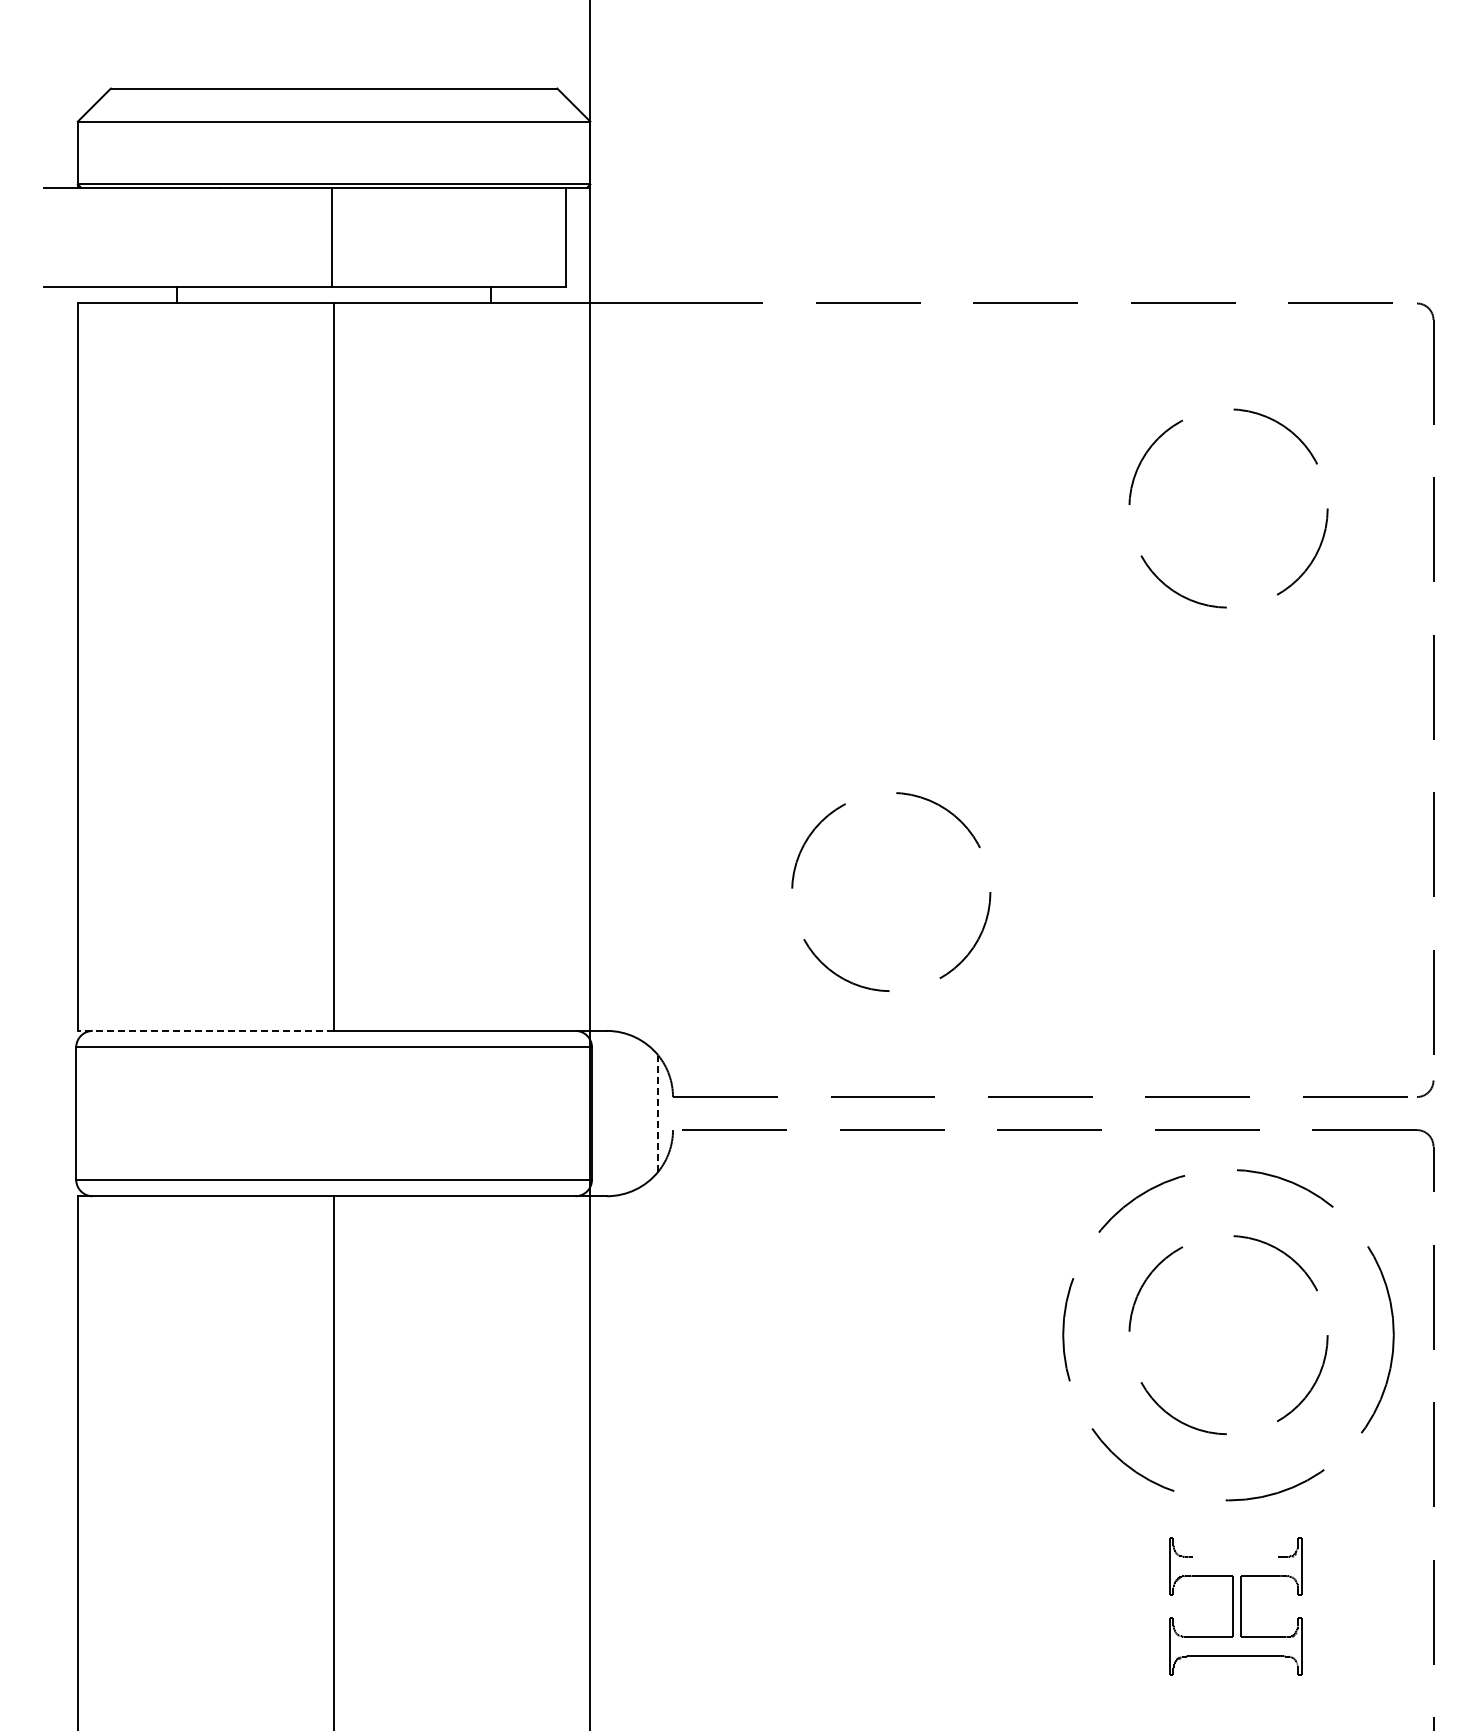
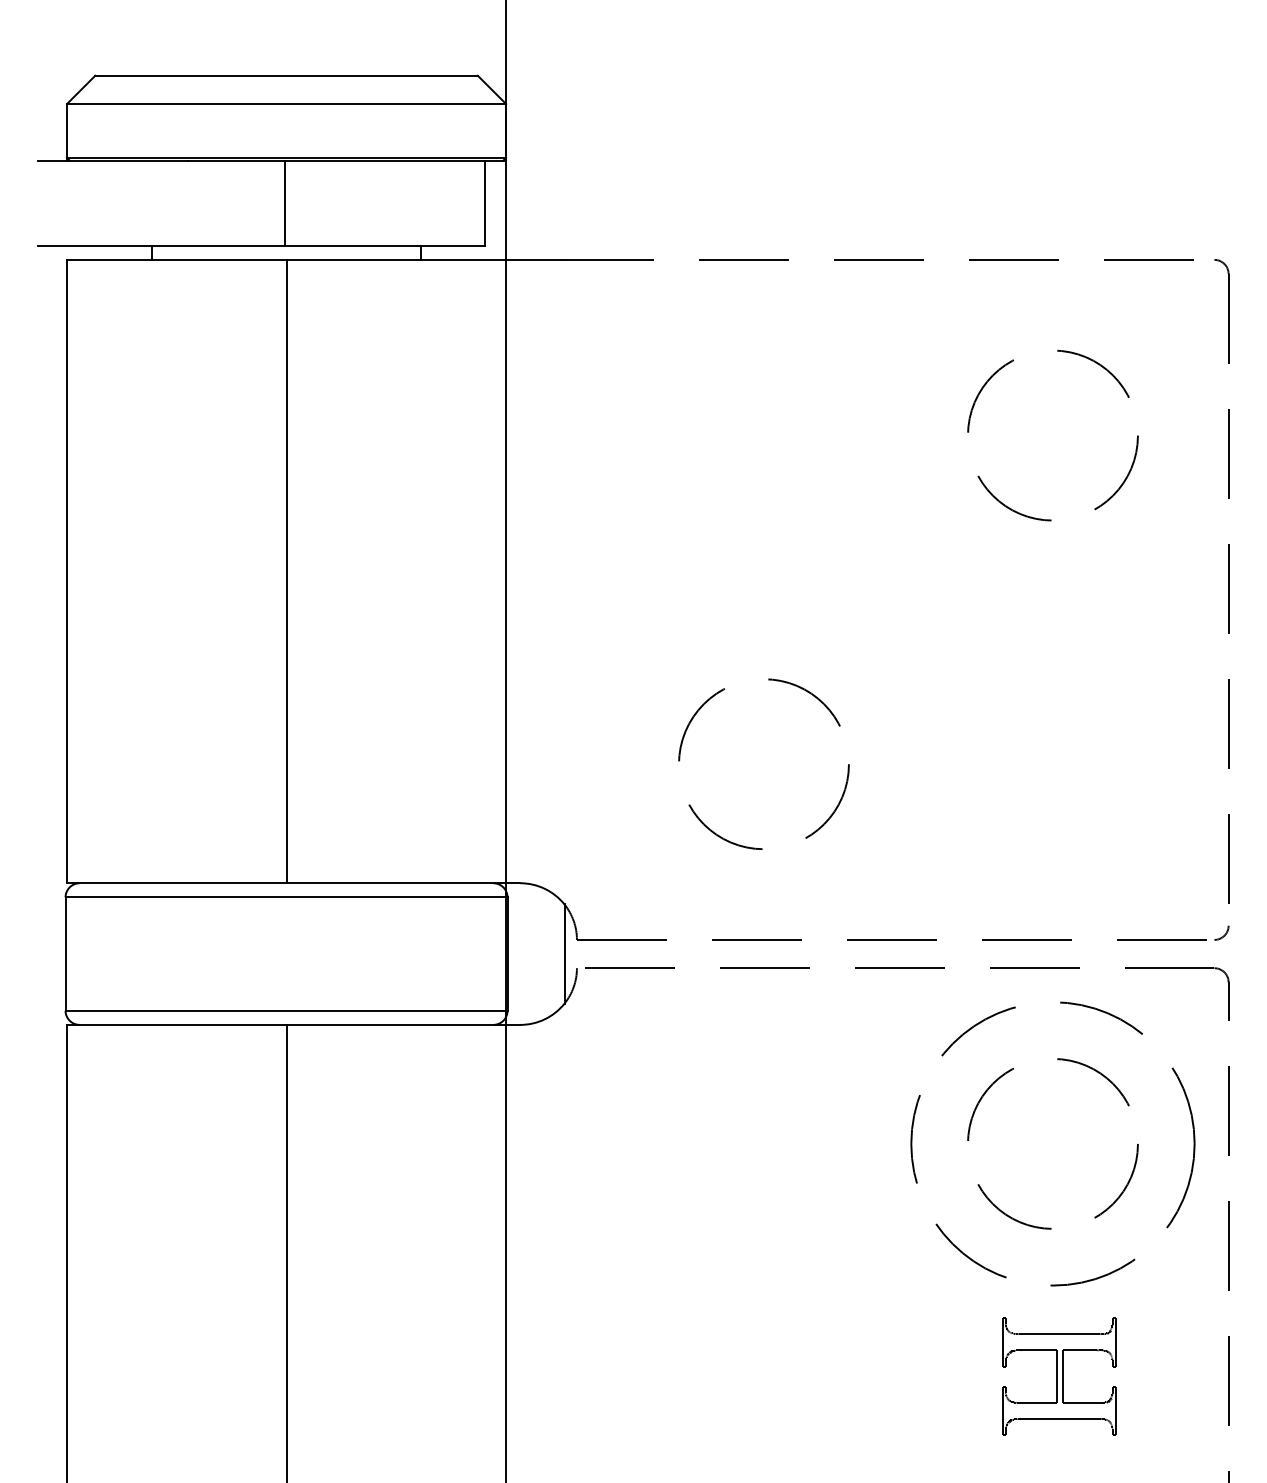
line: (205, 1030) -> (176, 882), dashed -> solid
line: (658, 1113) -> (564, 954), dashed -> solid
line: (1235, 1557) -> (1058, 1334), added

